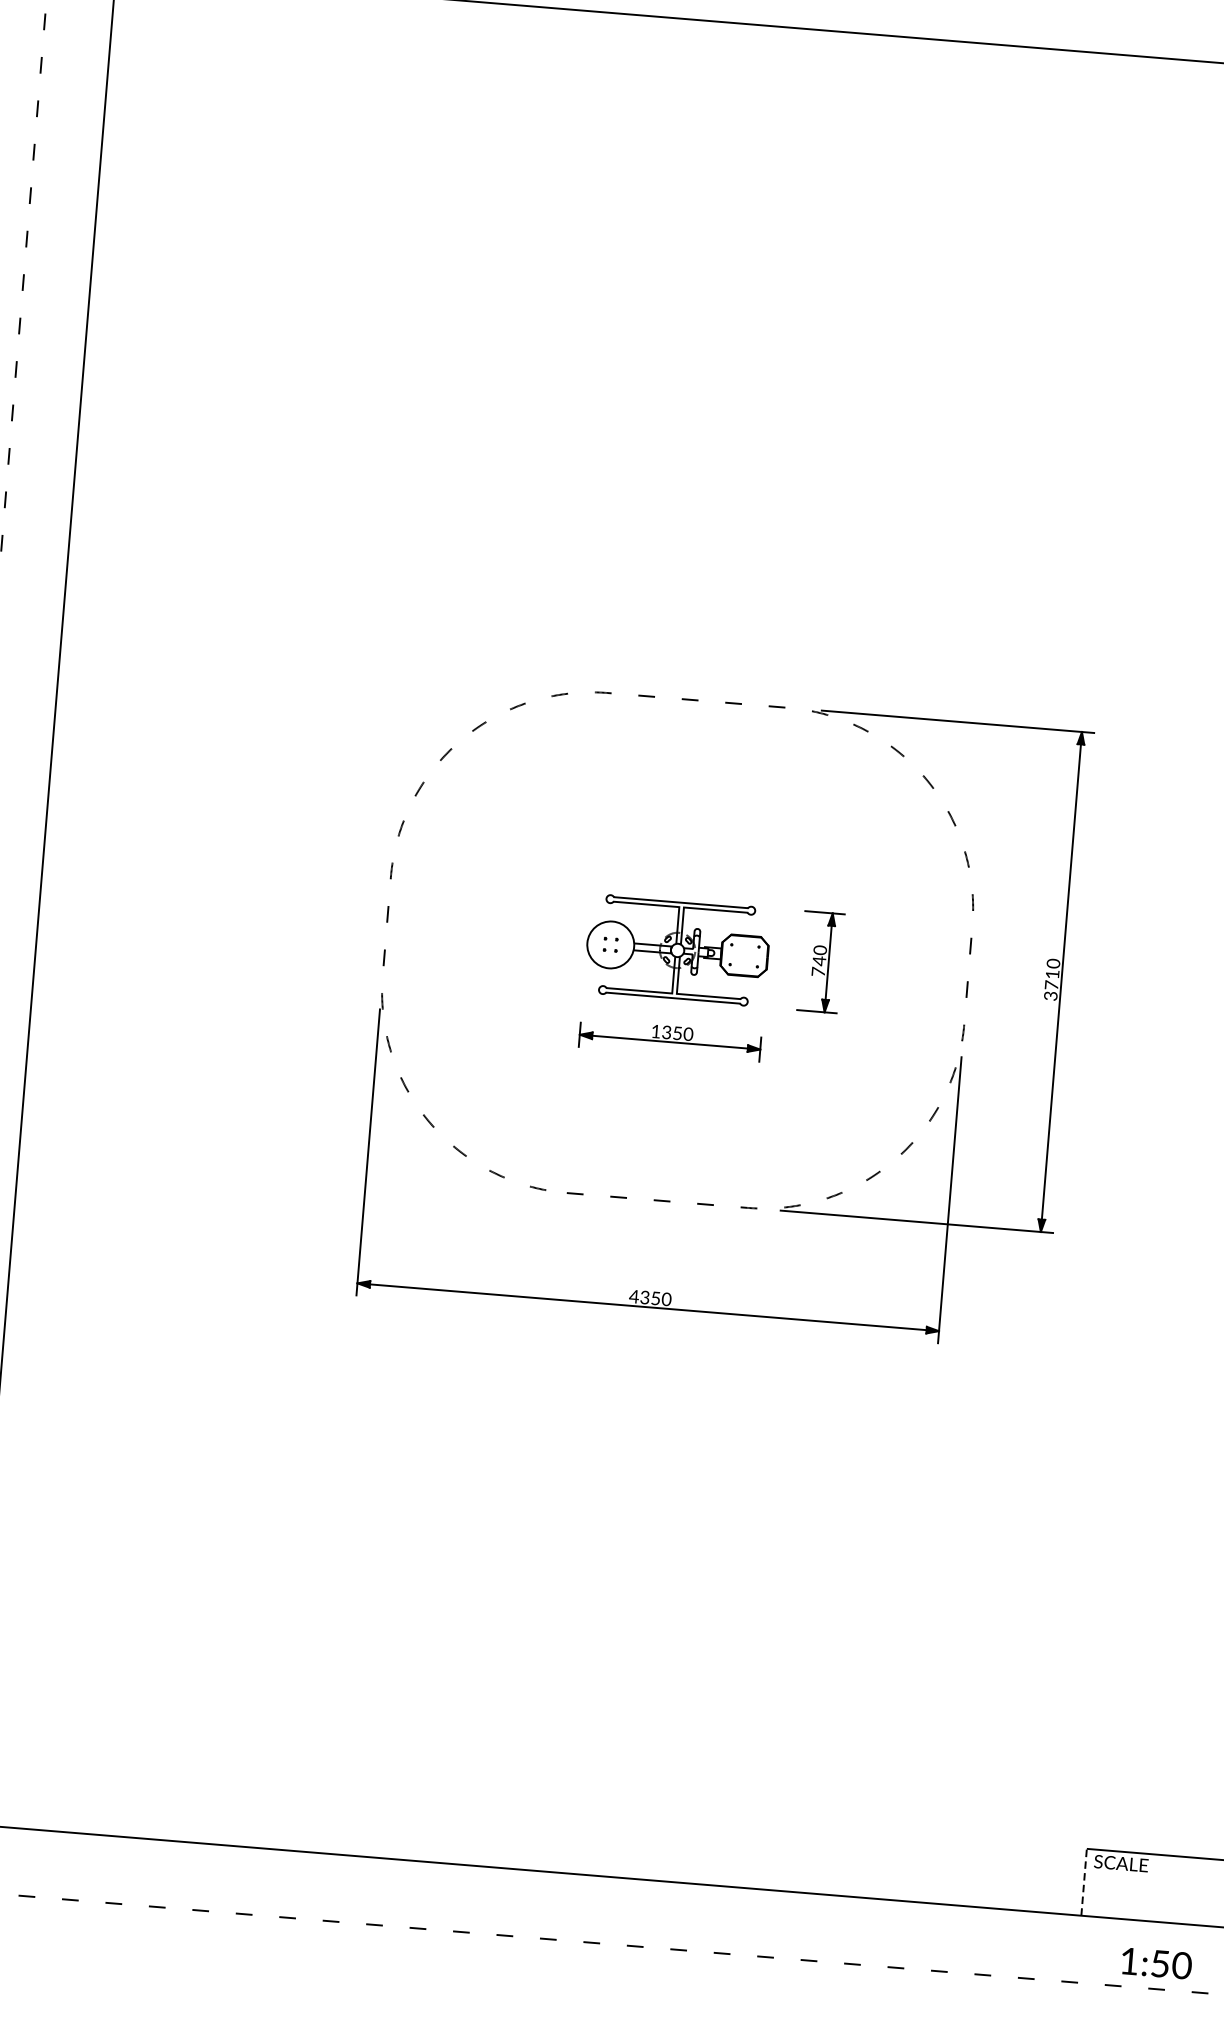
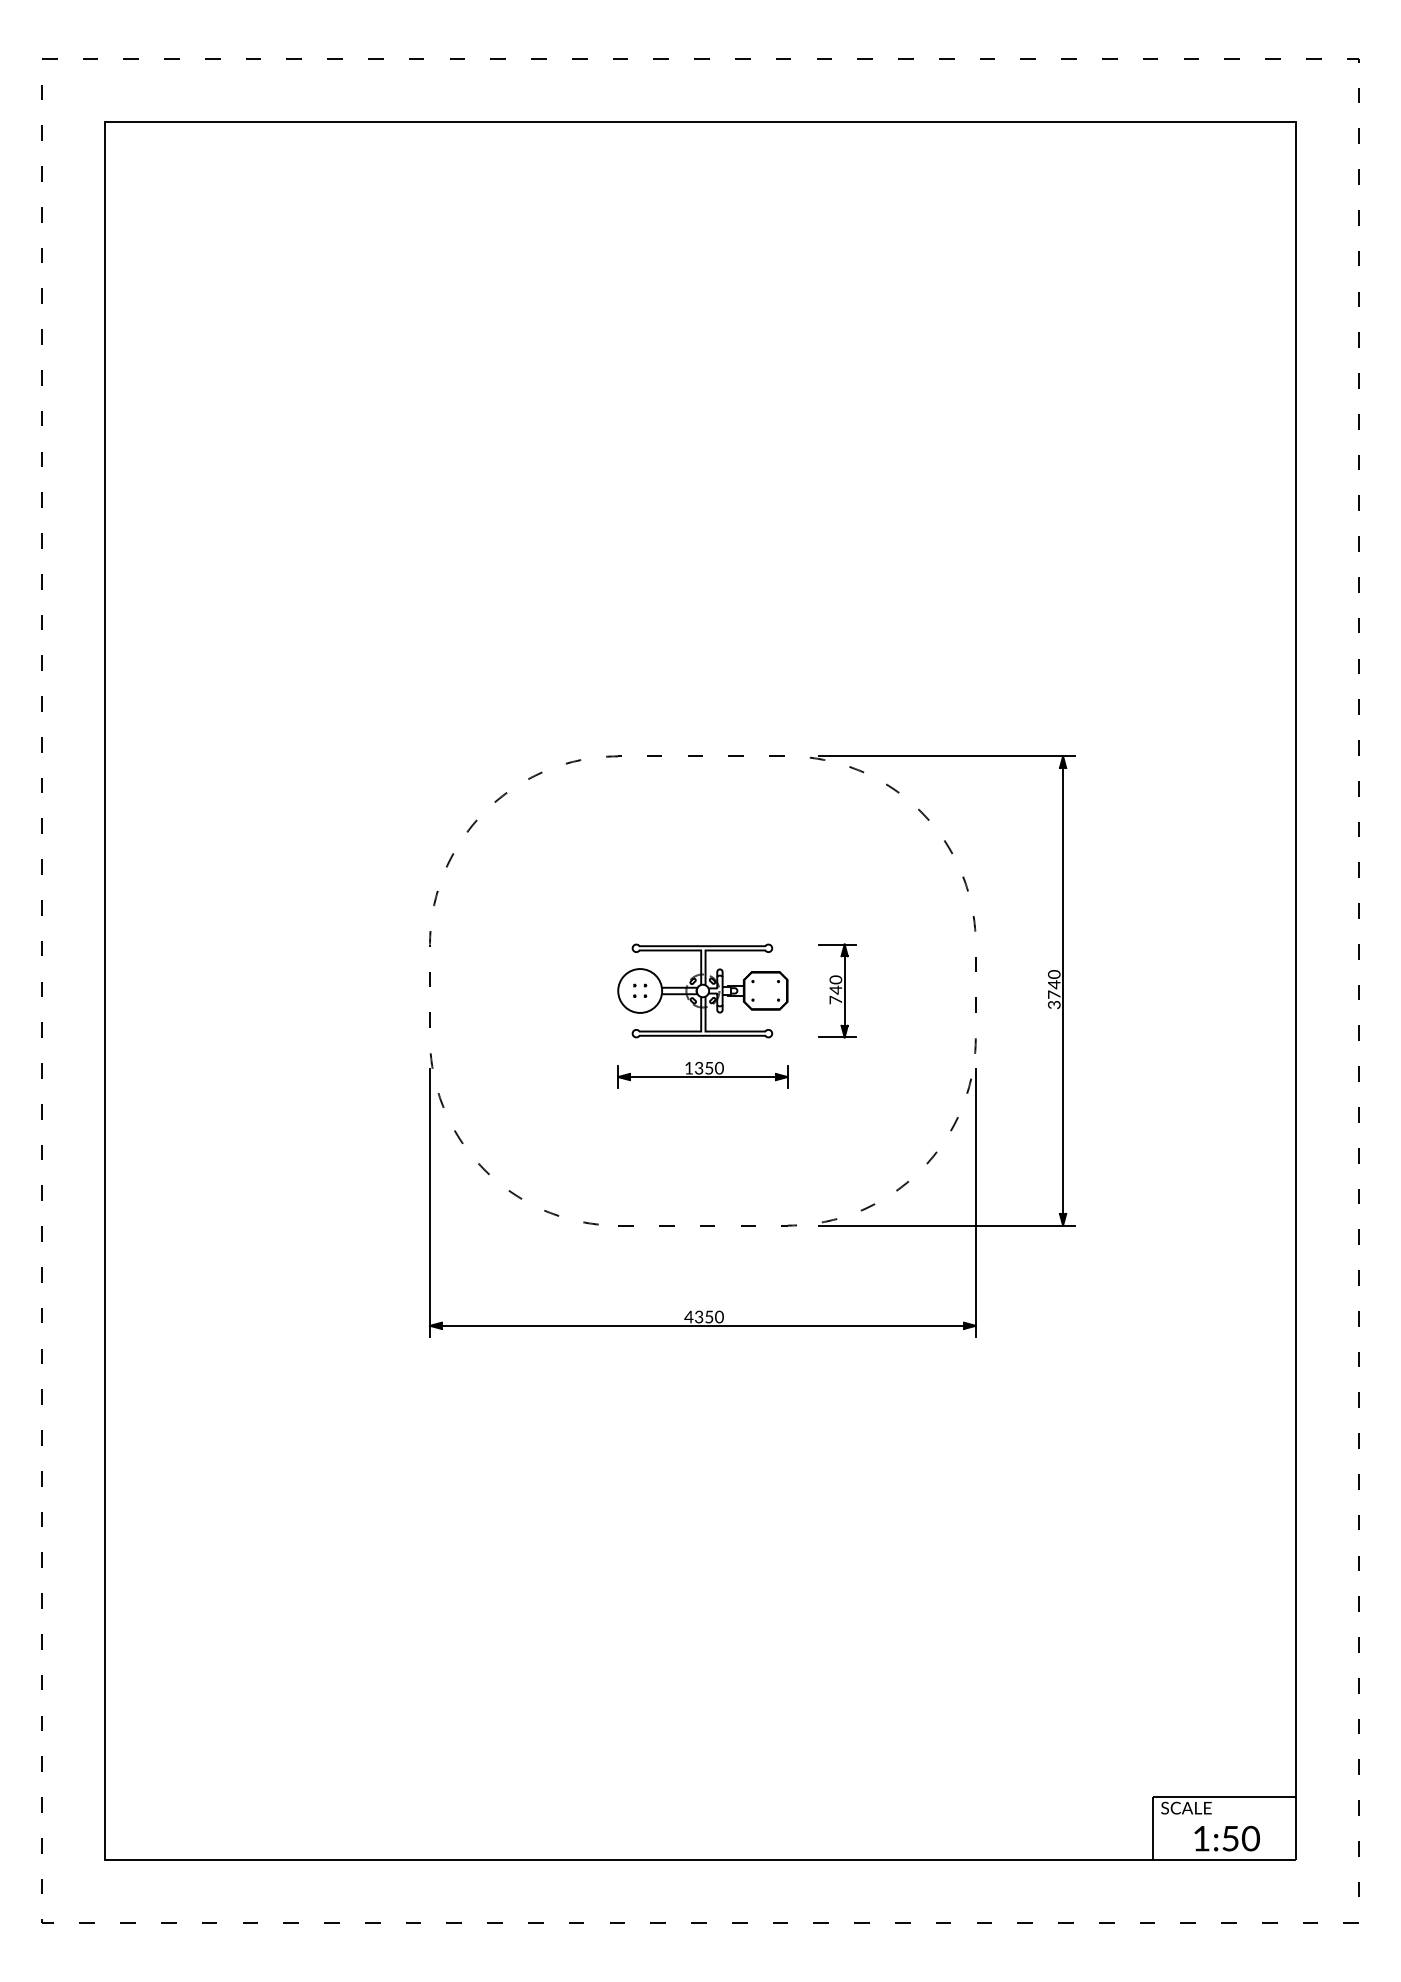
text: (1052, 974) -> (1054, 984), 3710 -> 3740
line: (1084, 1881) -> (1153, 1827), dashed -> solid
text: (1156, 1963) -> (1226, 1838), moved

